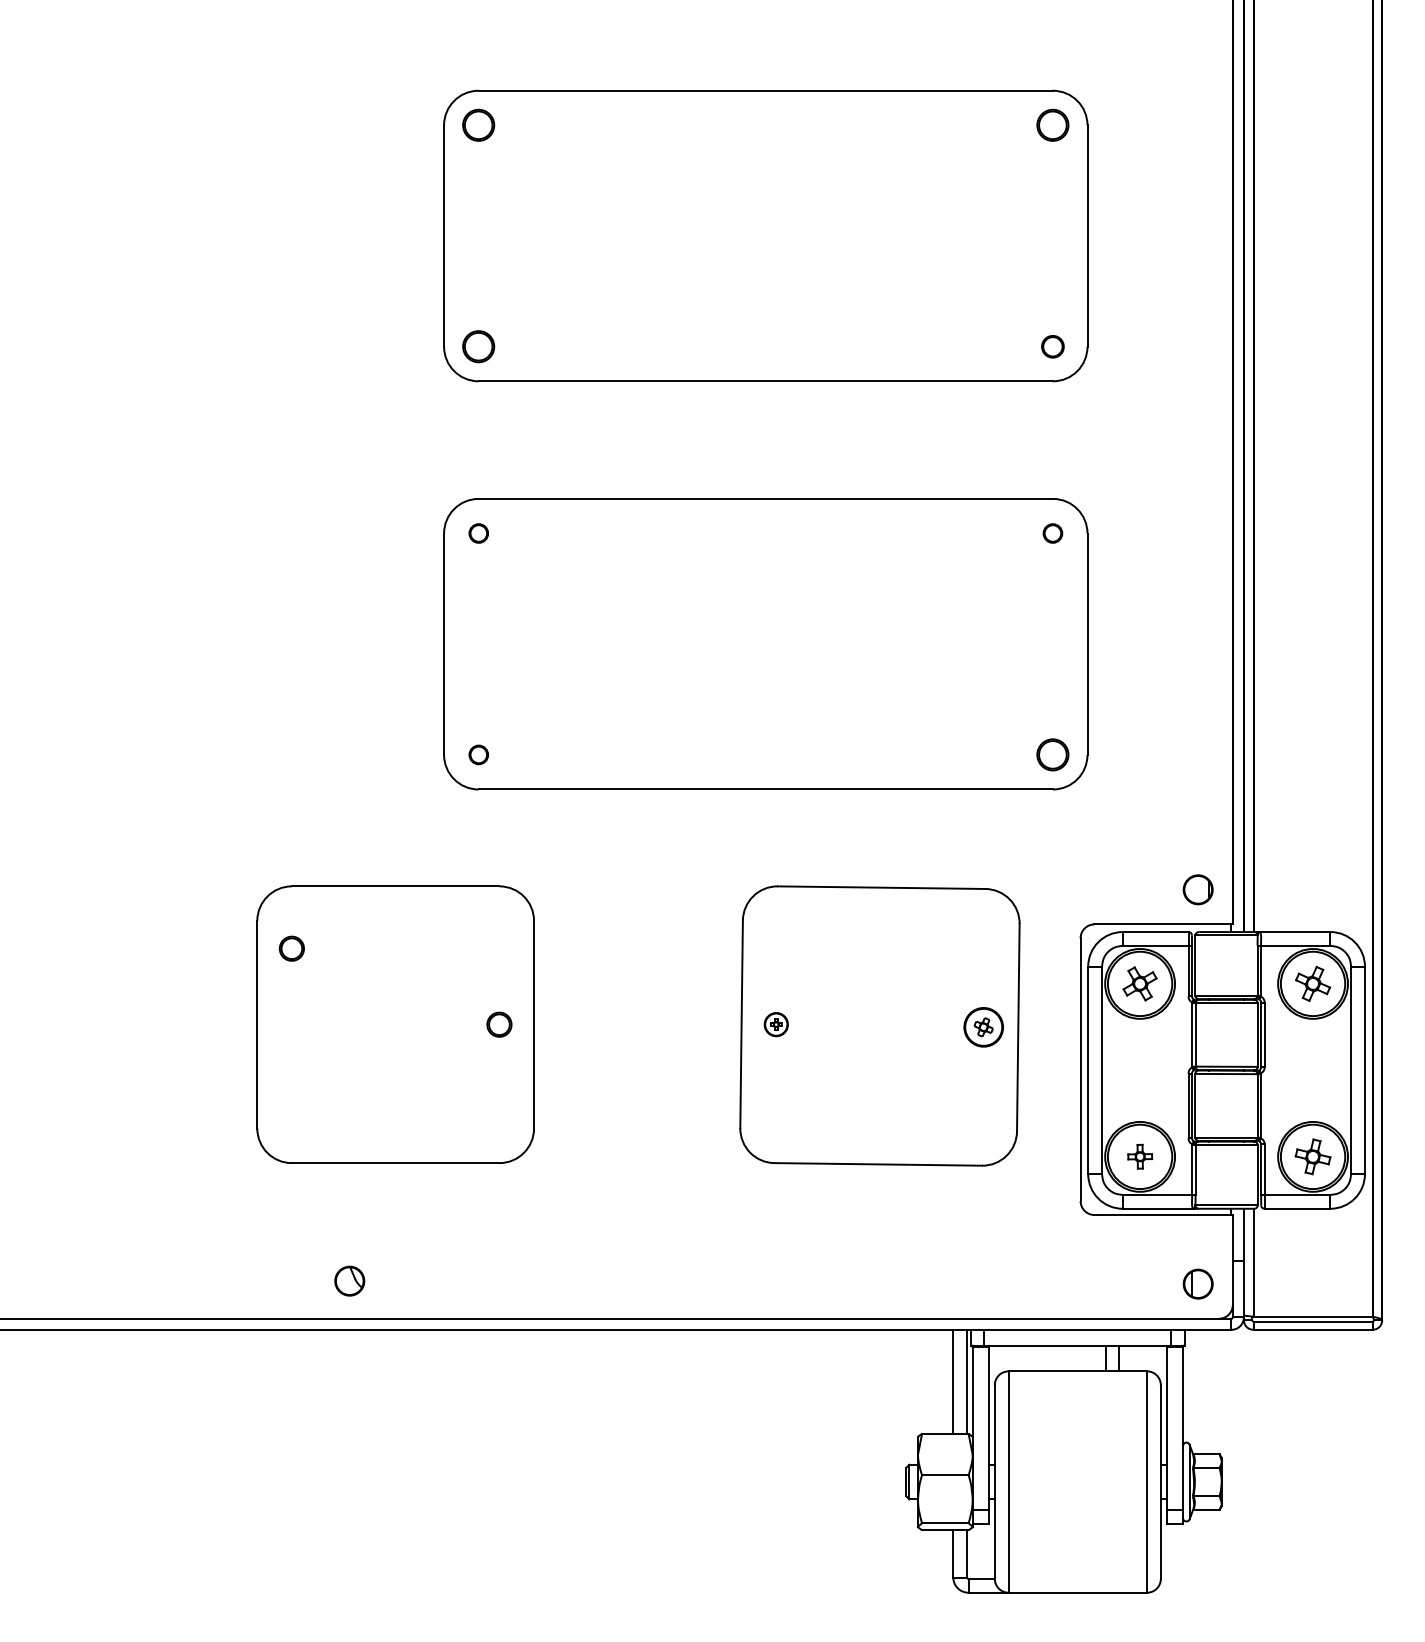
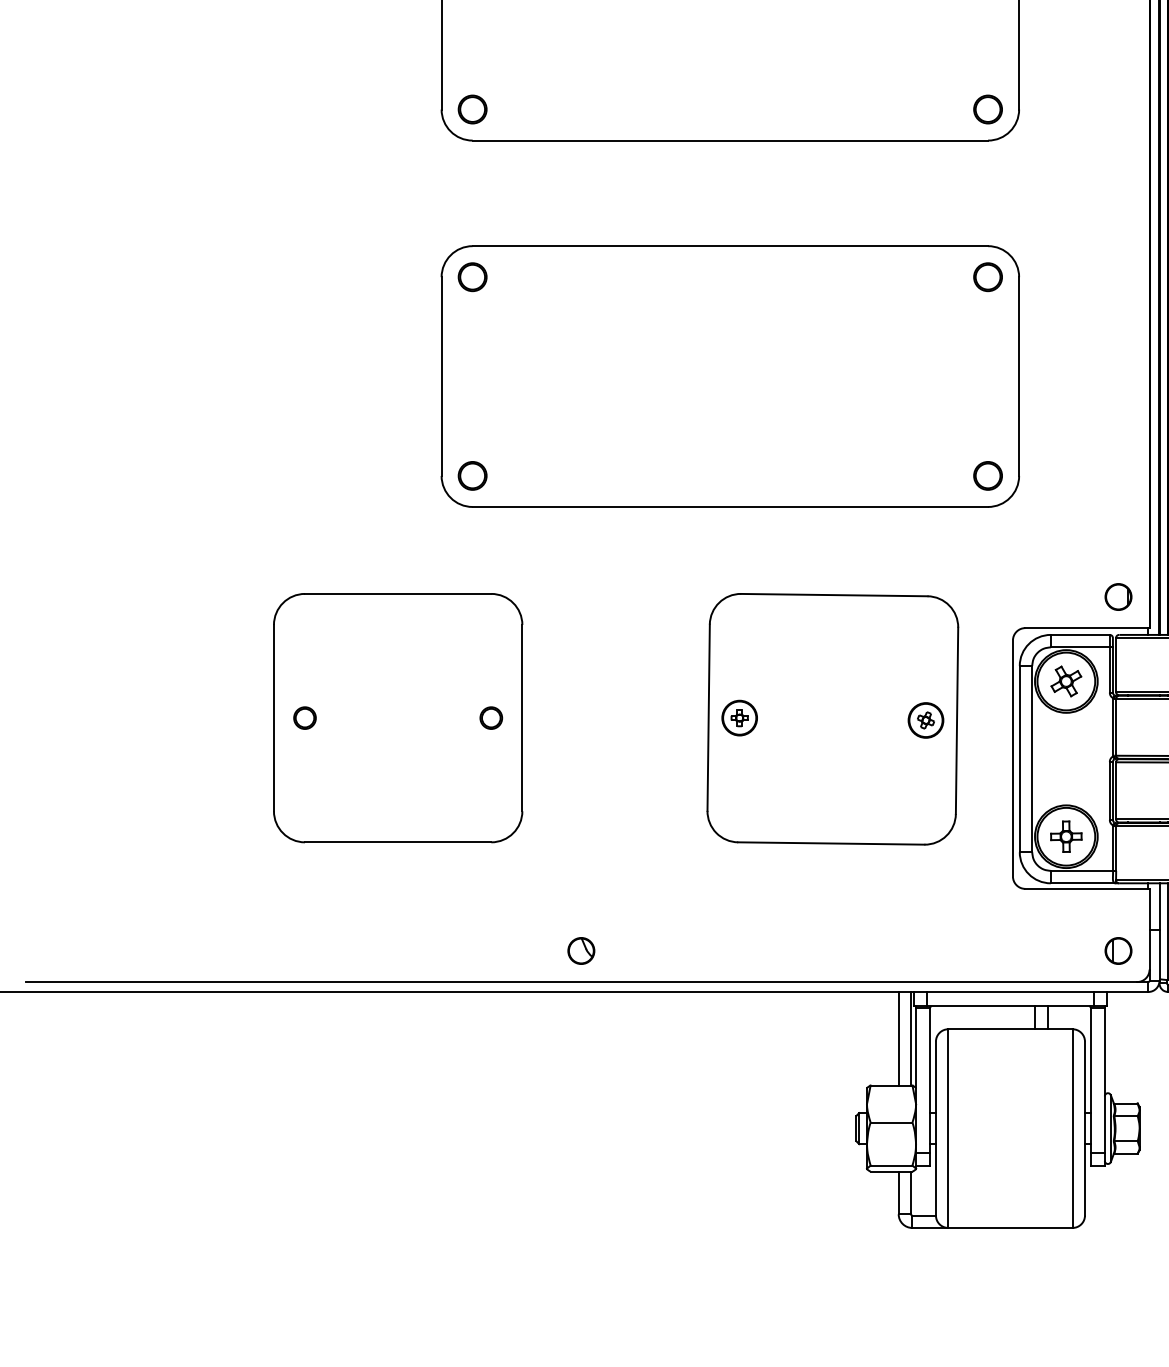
part: (1052, 346) -> (987, 109), size x1.43
part: (478, 533) -> (472, 277), size x1.67
circle: (1052, 533) -> (987, 277), size x1.67
part: (478, 754) -> (472, 475), size x1.67
part: (291, 948) -> (304, 717), moved
part: (776, 1024) -> (739, 717), size x1.67
part: (1140, 1156) -> (1066, 836), size x1.43
part: (349, 1280) -> (581, 950), moved

